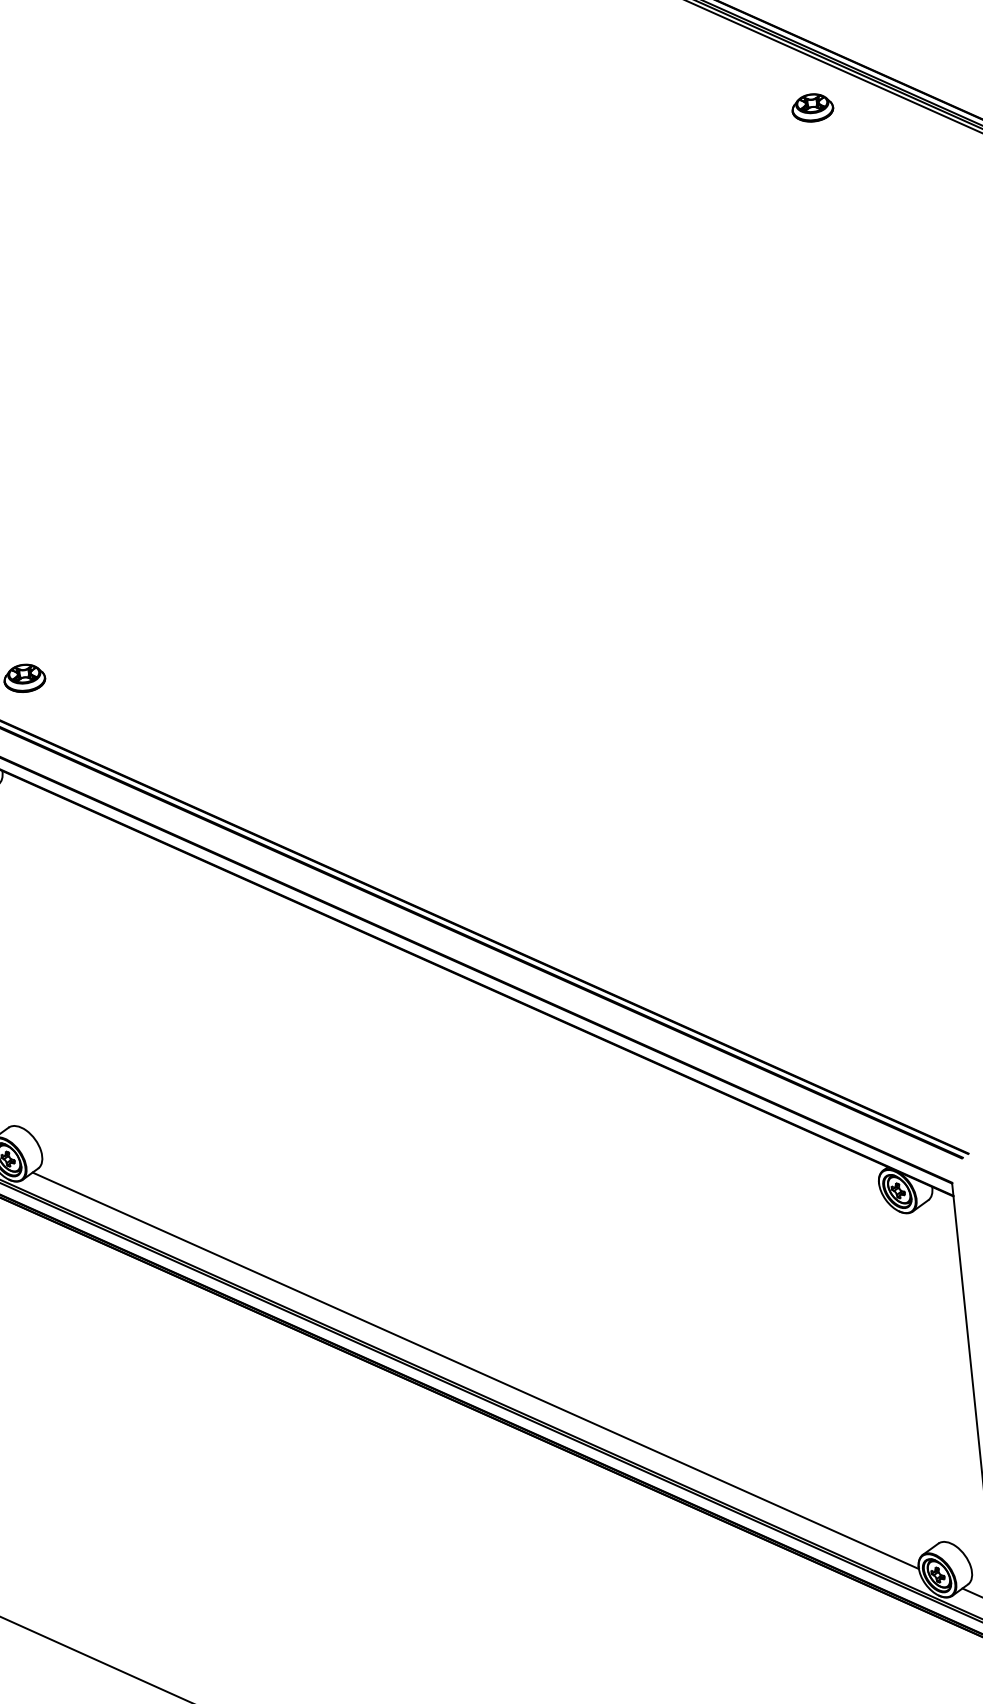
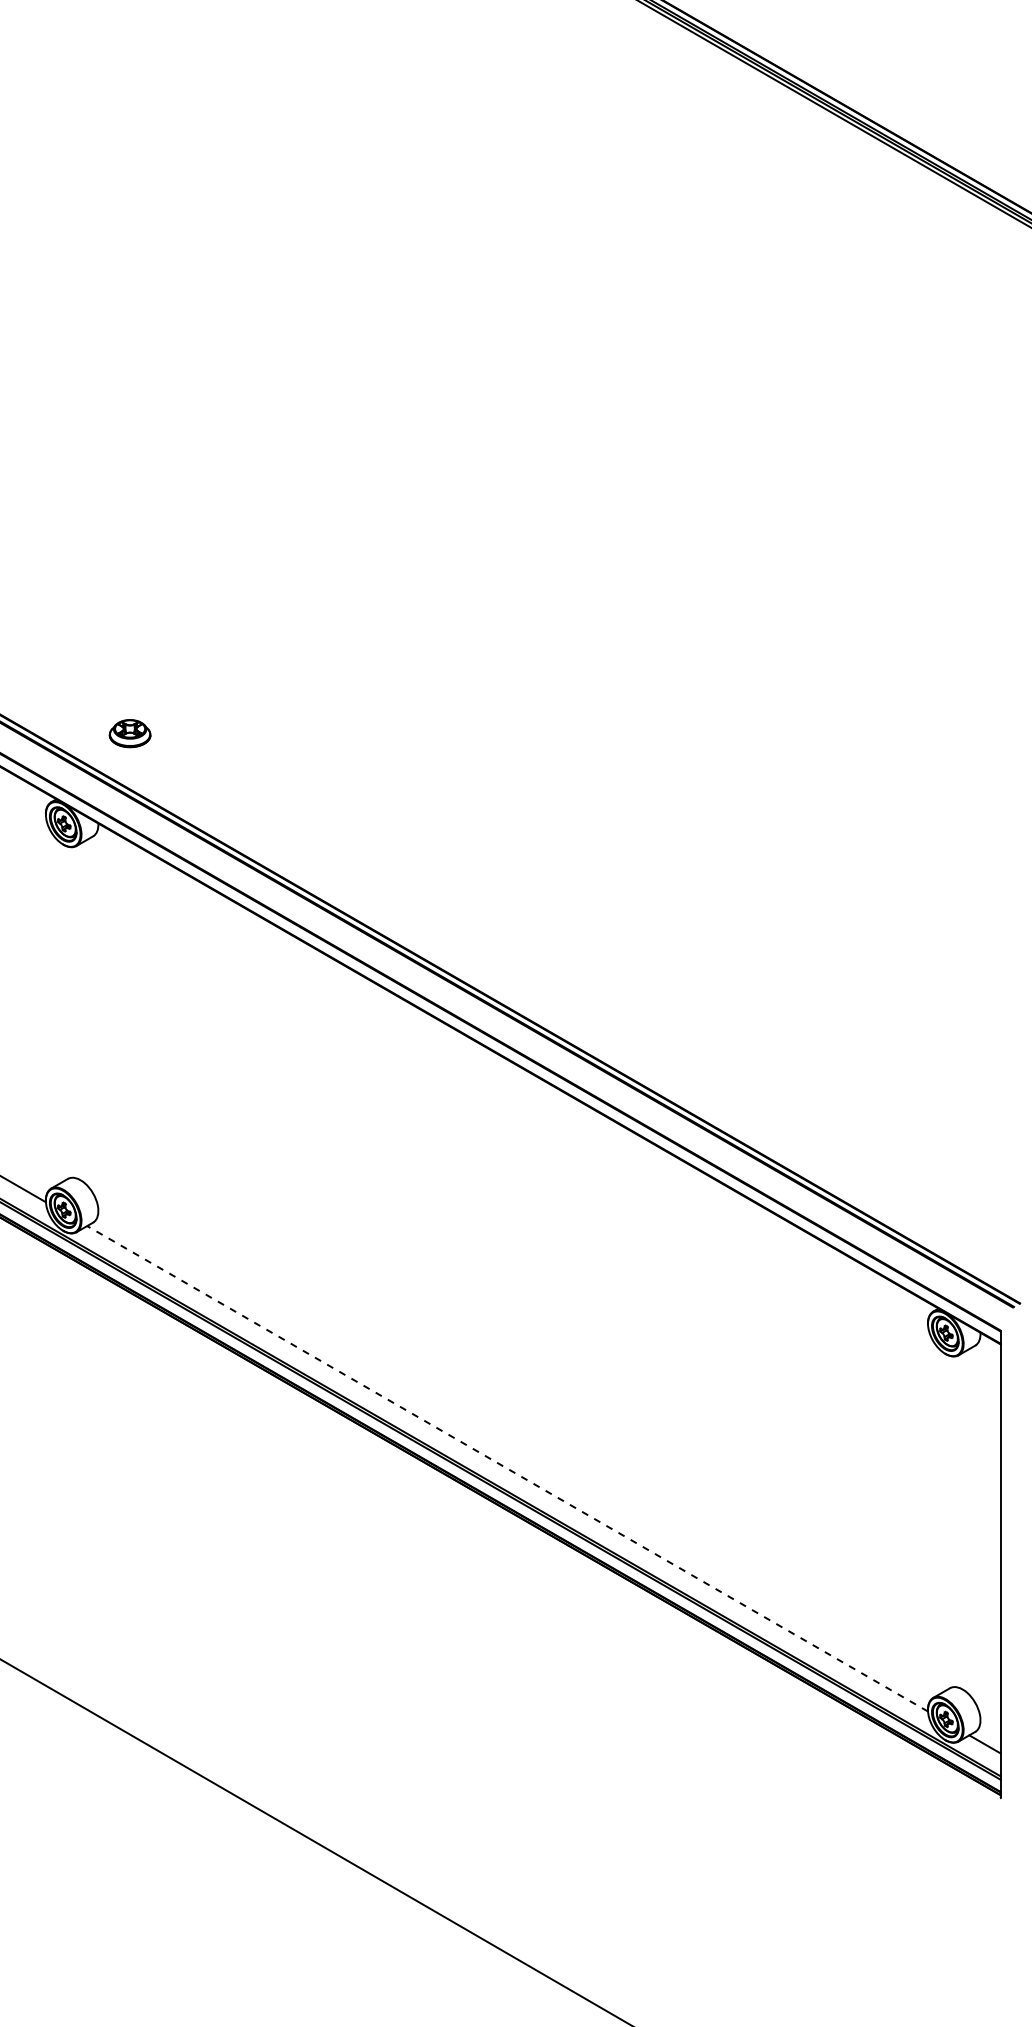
part: (812, 107) -> (972, 246), removed
line: (475, 1370) -> (507, 1468), solid -> dashed

